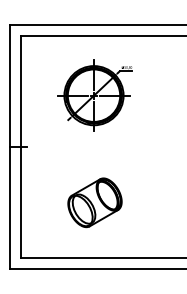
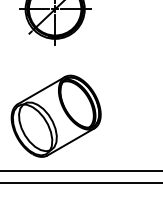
part: (94, 202) -> (55, 116), size x1.67

